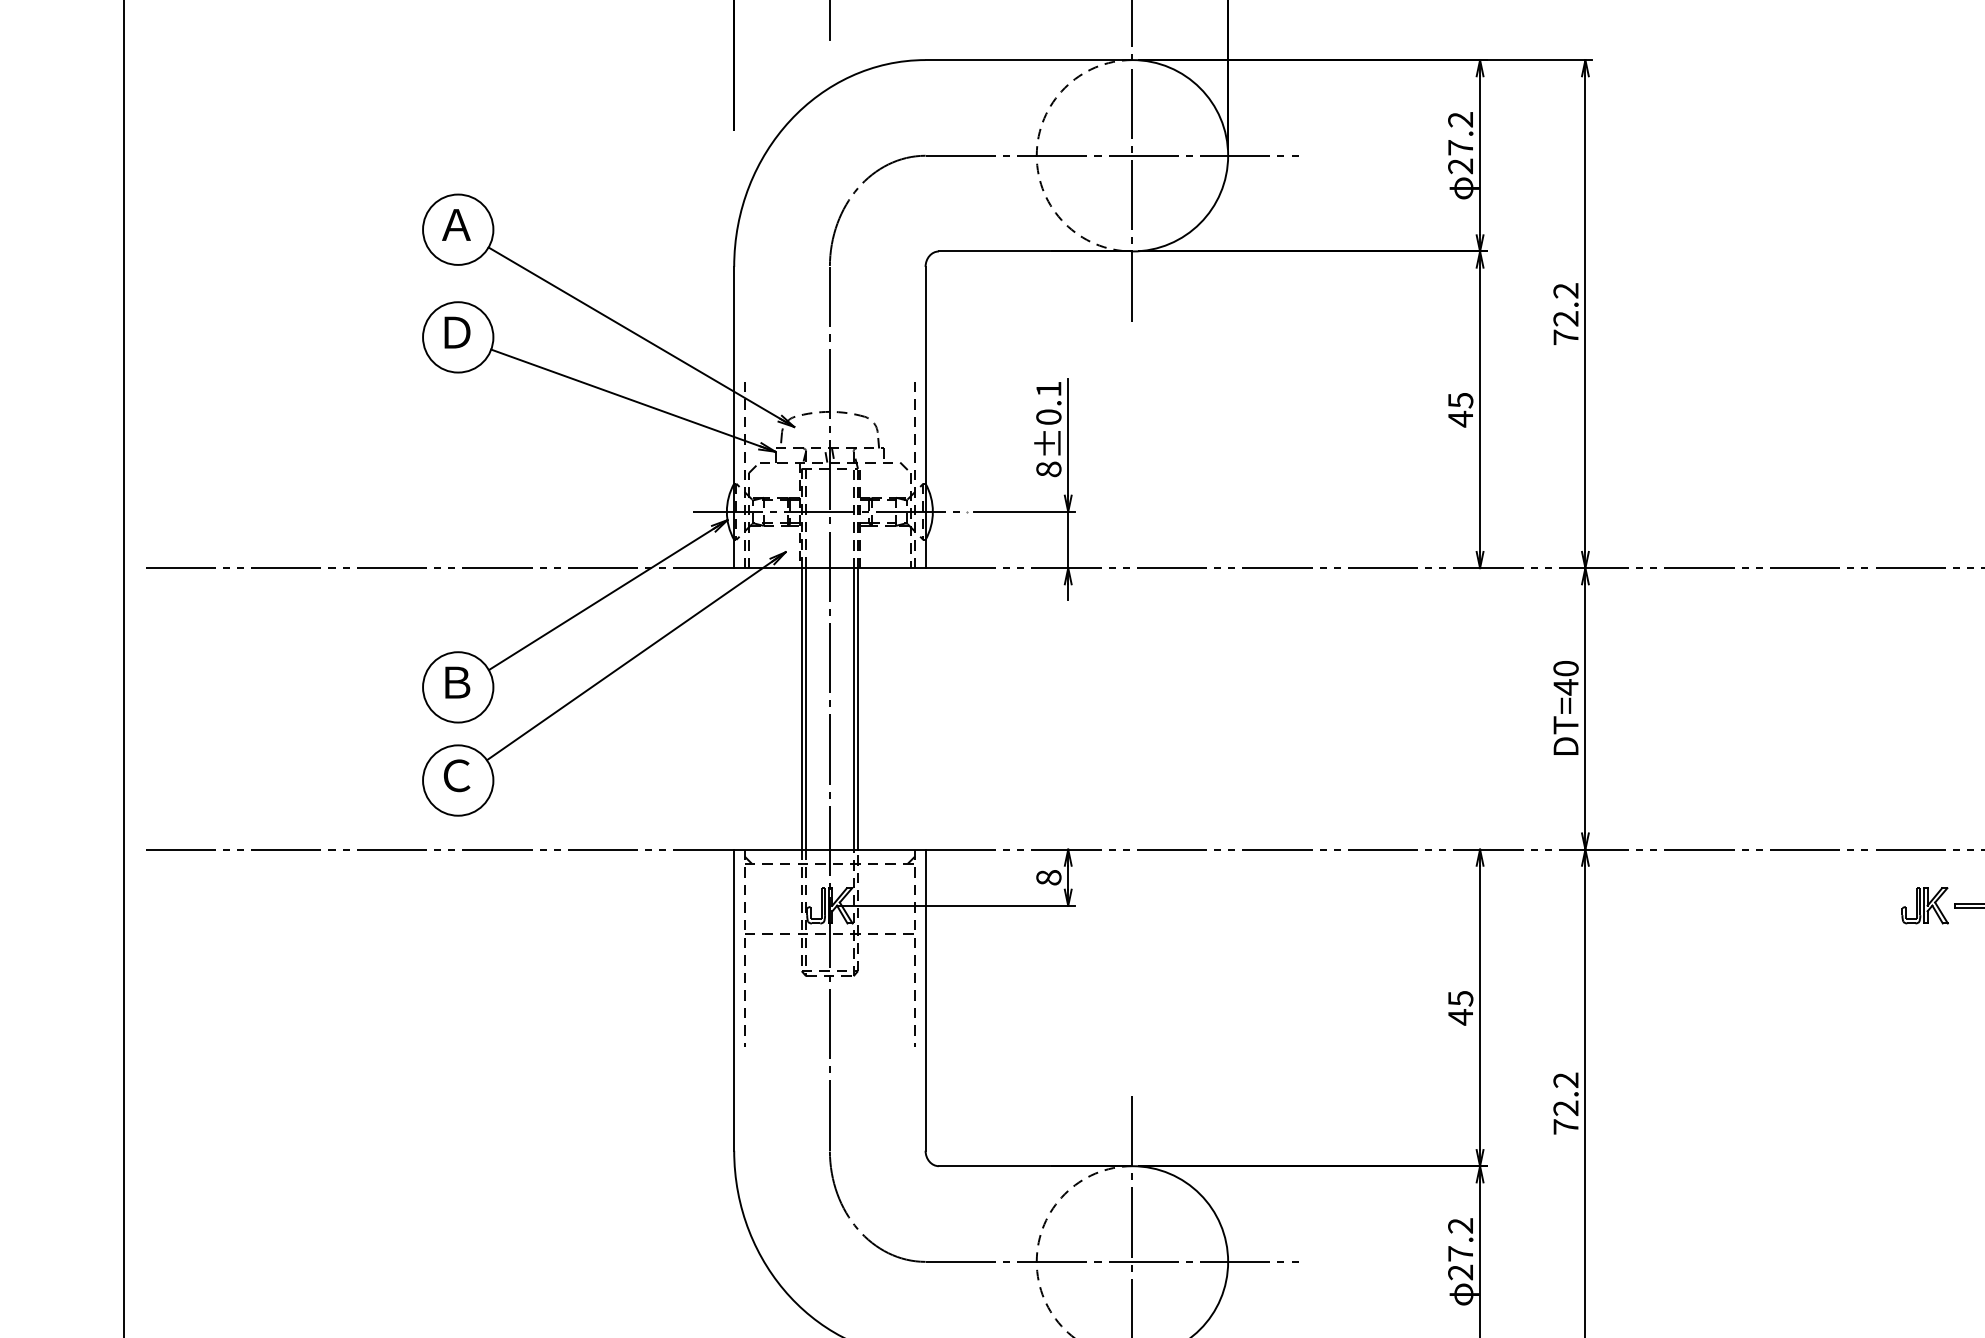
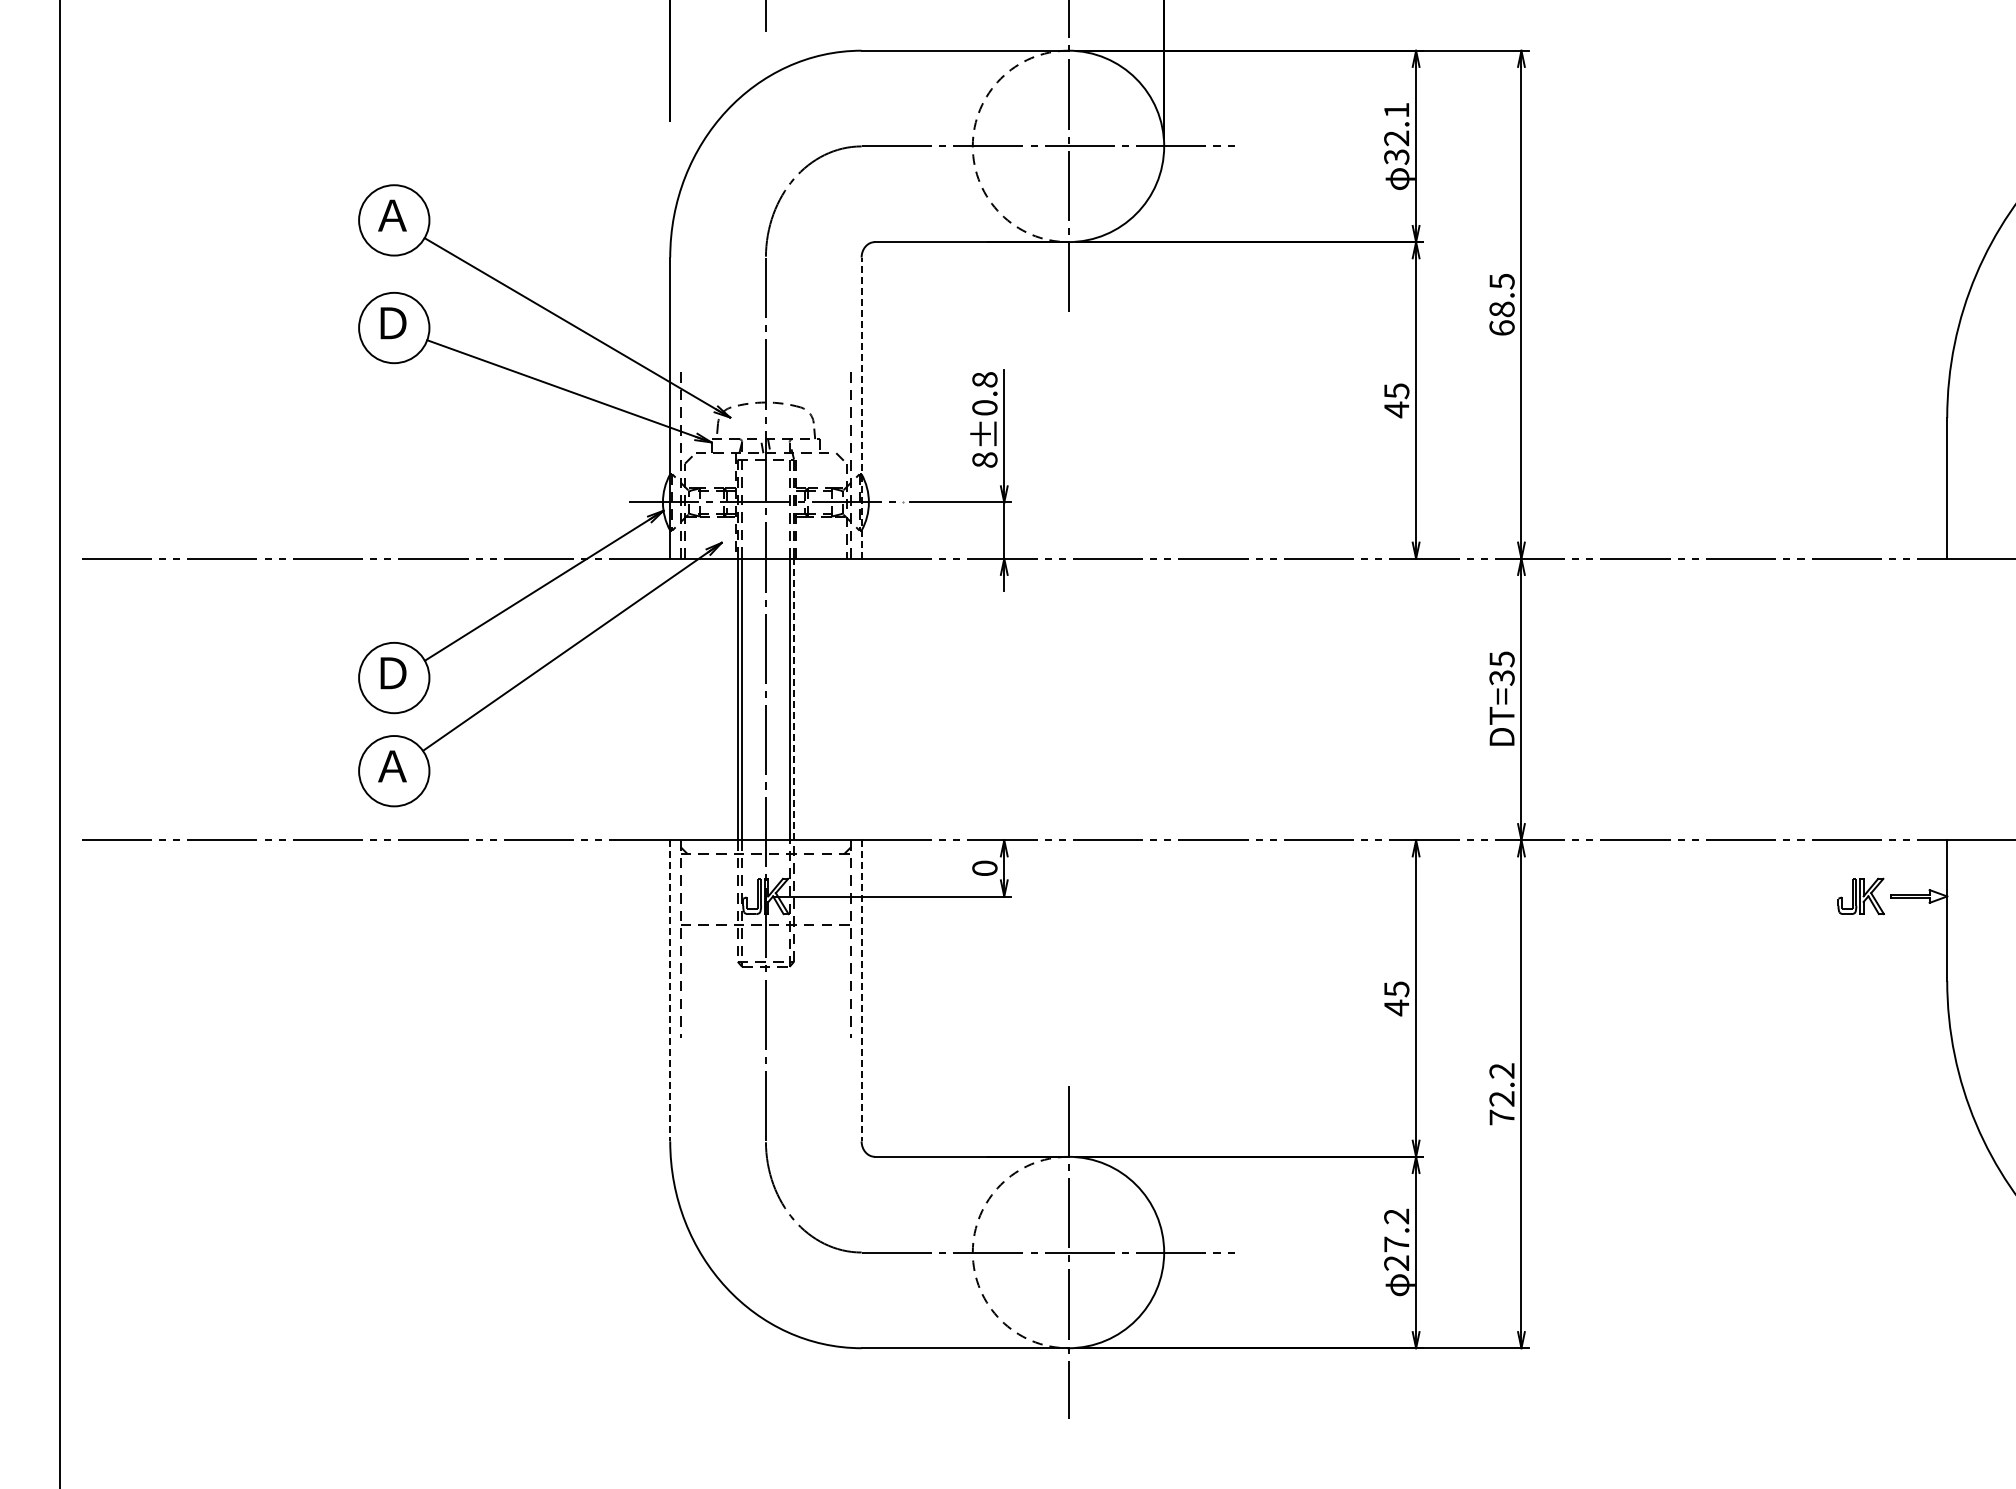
text: (1460, 142) -> (1396, 133), 27.2 -> 32.1
text: (1565, 313) -> (1501, 304), 72.2 -> 68.5
text: (1048, 388) -> (984, 379), 8±0.1 -> 8±0.8
line: (925, 417) -> (861, 408), solid -> dashed
text: (1565, 677) -> (1501, 668), DT=40 -> DT=35
text: (457, 682) -> (393, 673), Ｂ -> Ｄ
line: (858, 708) -> (794, 699), solid -> dashed
text: (456, 775) -> (392, 766), Ｃ -> Ａ
text: (1048, 877) -> (984, 868), 8 -> 0
line: (734, 999) -> (670, 990), solid -> dashed
line: (925, 999) -> (861, 990), solid -> dashed

